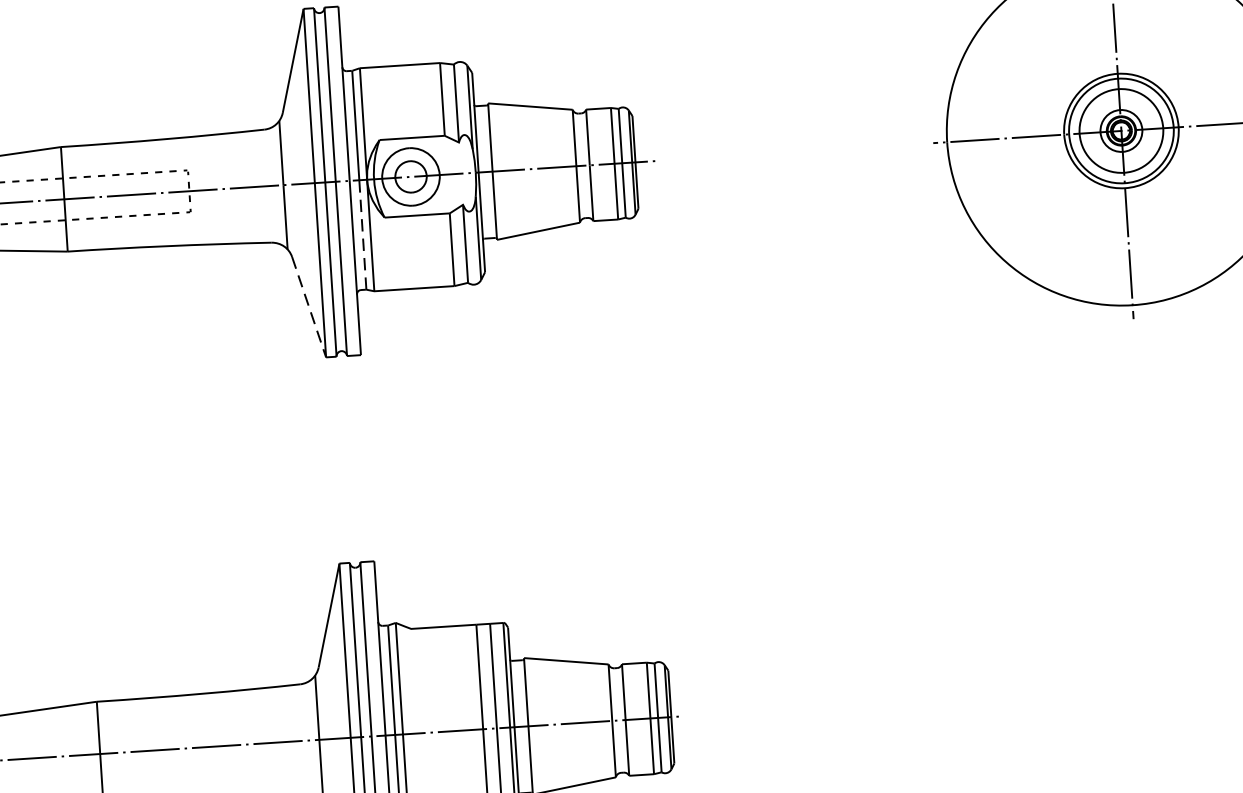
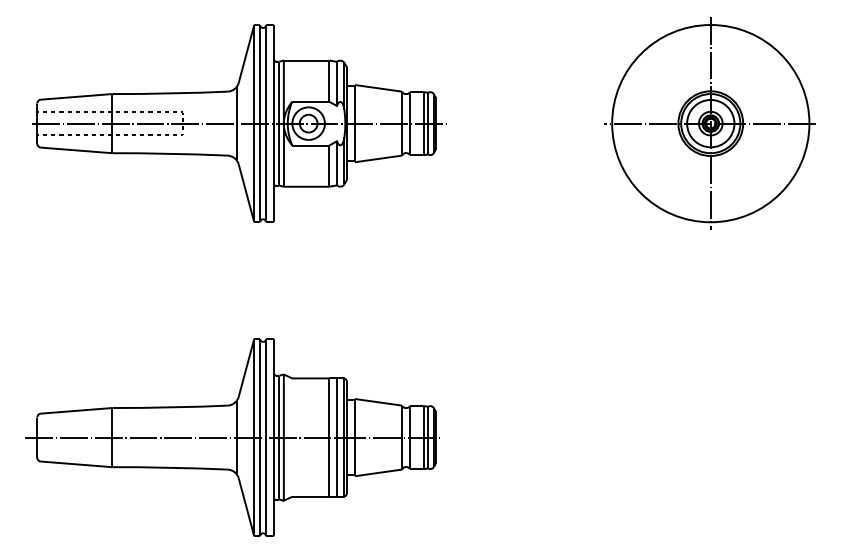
line: (362, 234) -> (279, 154), dashed -> solid
line: (309, 307) -> (246, 193), dashed -> solid

